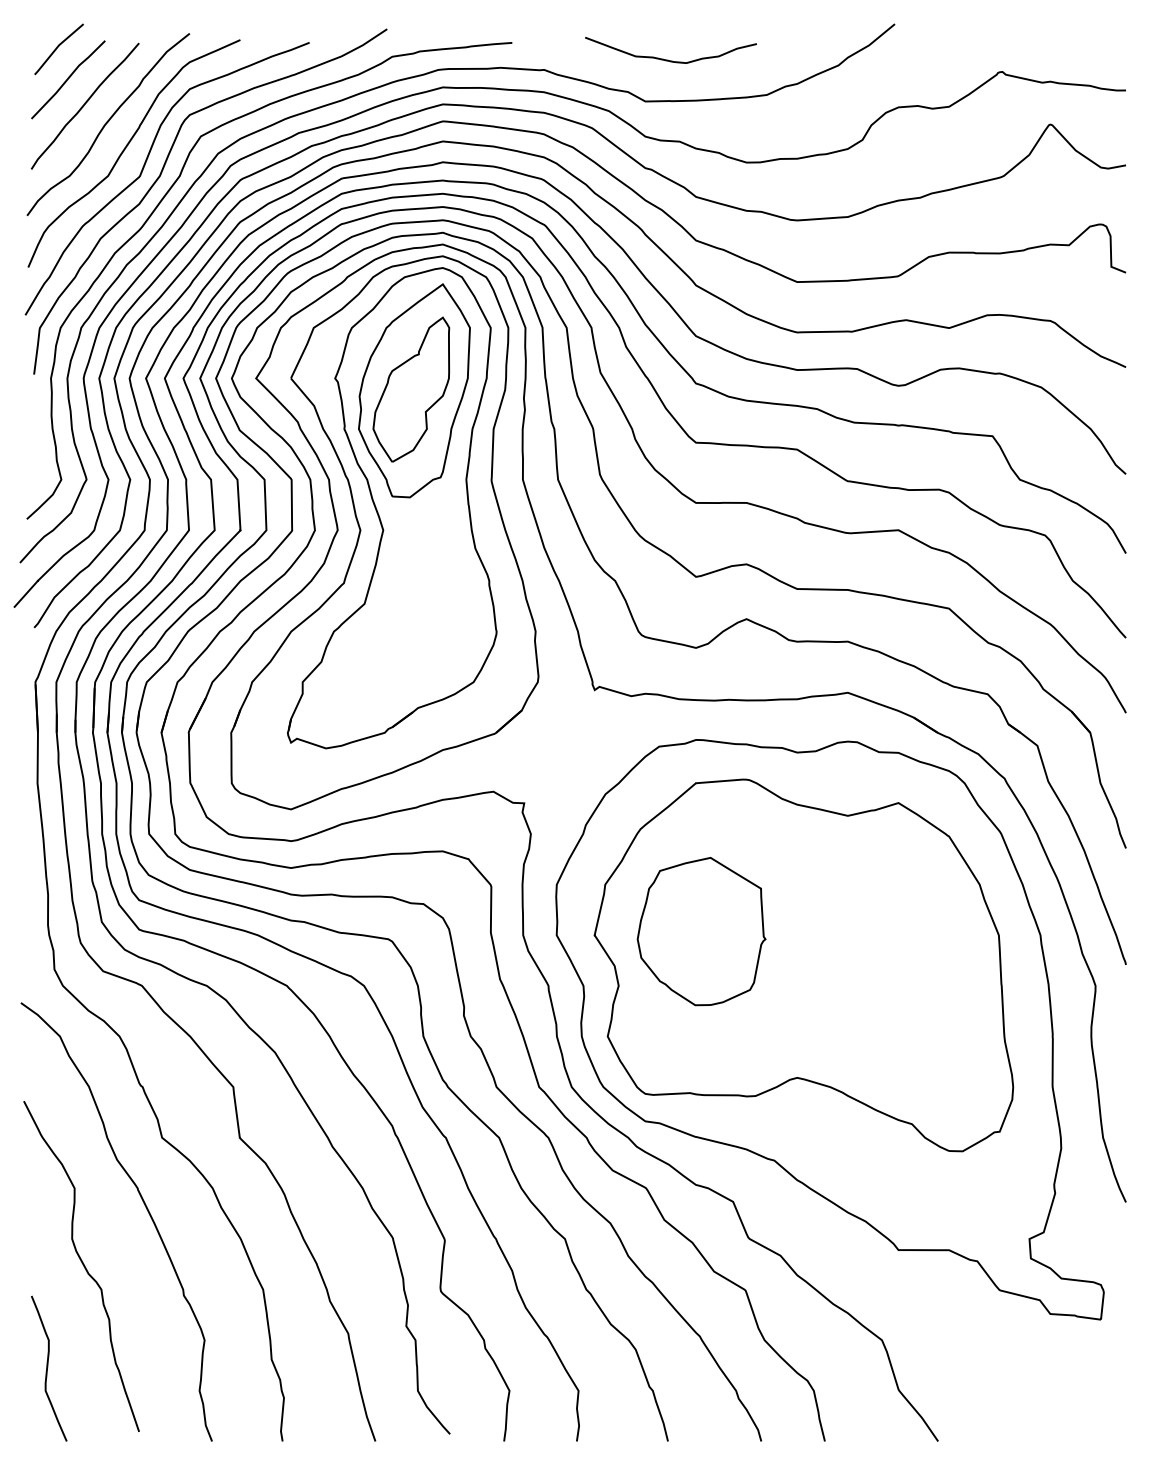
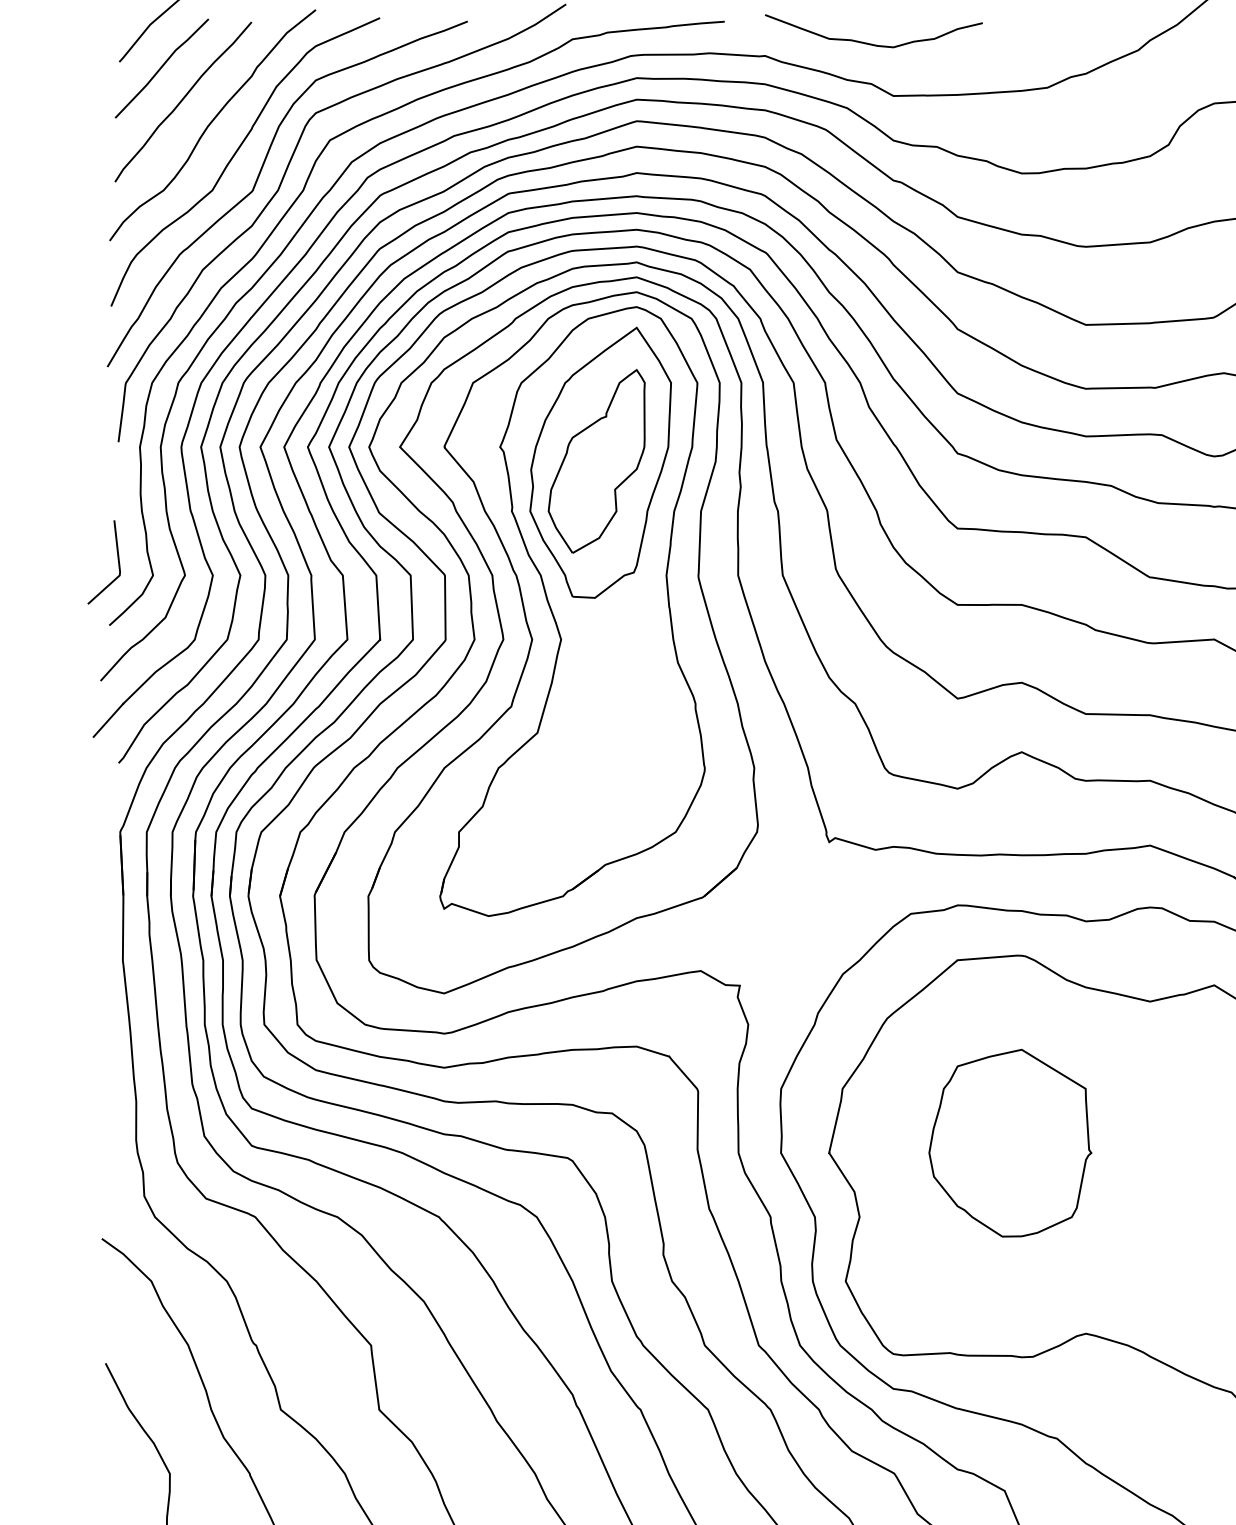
curve: (668, 59) -> (870, 42), moved
line: (33, 469) -> (117, 562), added
part: (701, 931) -> (1010, 1143), moved

